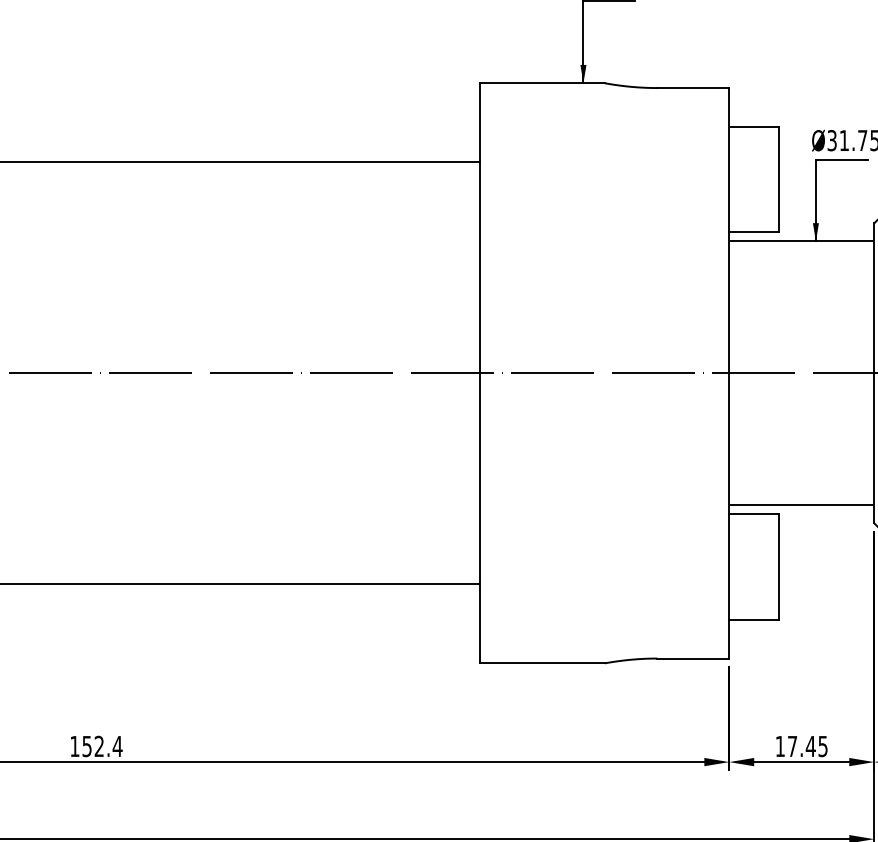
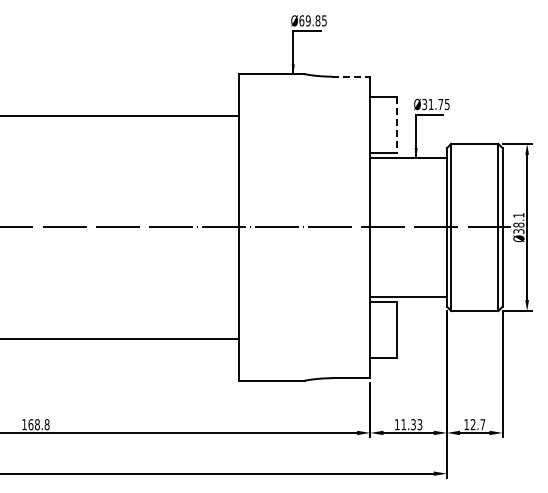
line: (693, 87) -> (351, 76), solid -> dashed
line: (778, 178) -> (396, 124), solid -> dashed
text: (101, 746) -> (38, 424), 152.4 -> 168.8
text: (807, 746) -> (411, 424), 17.45 -> 11.33

